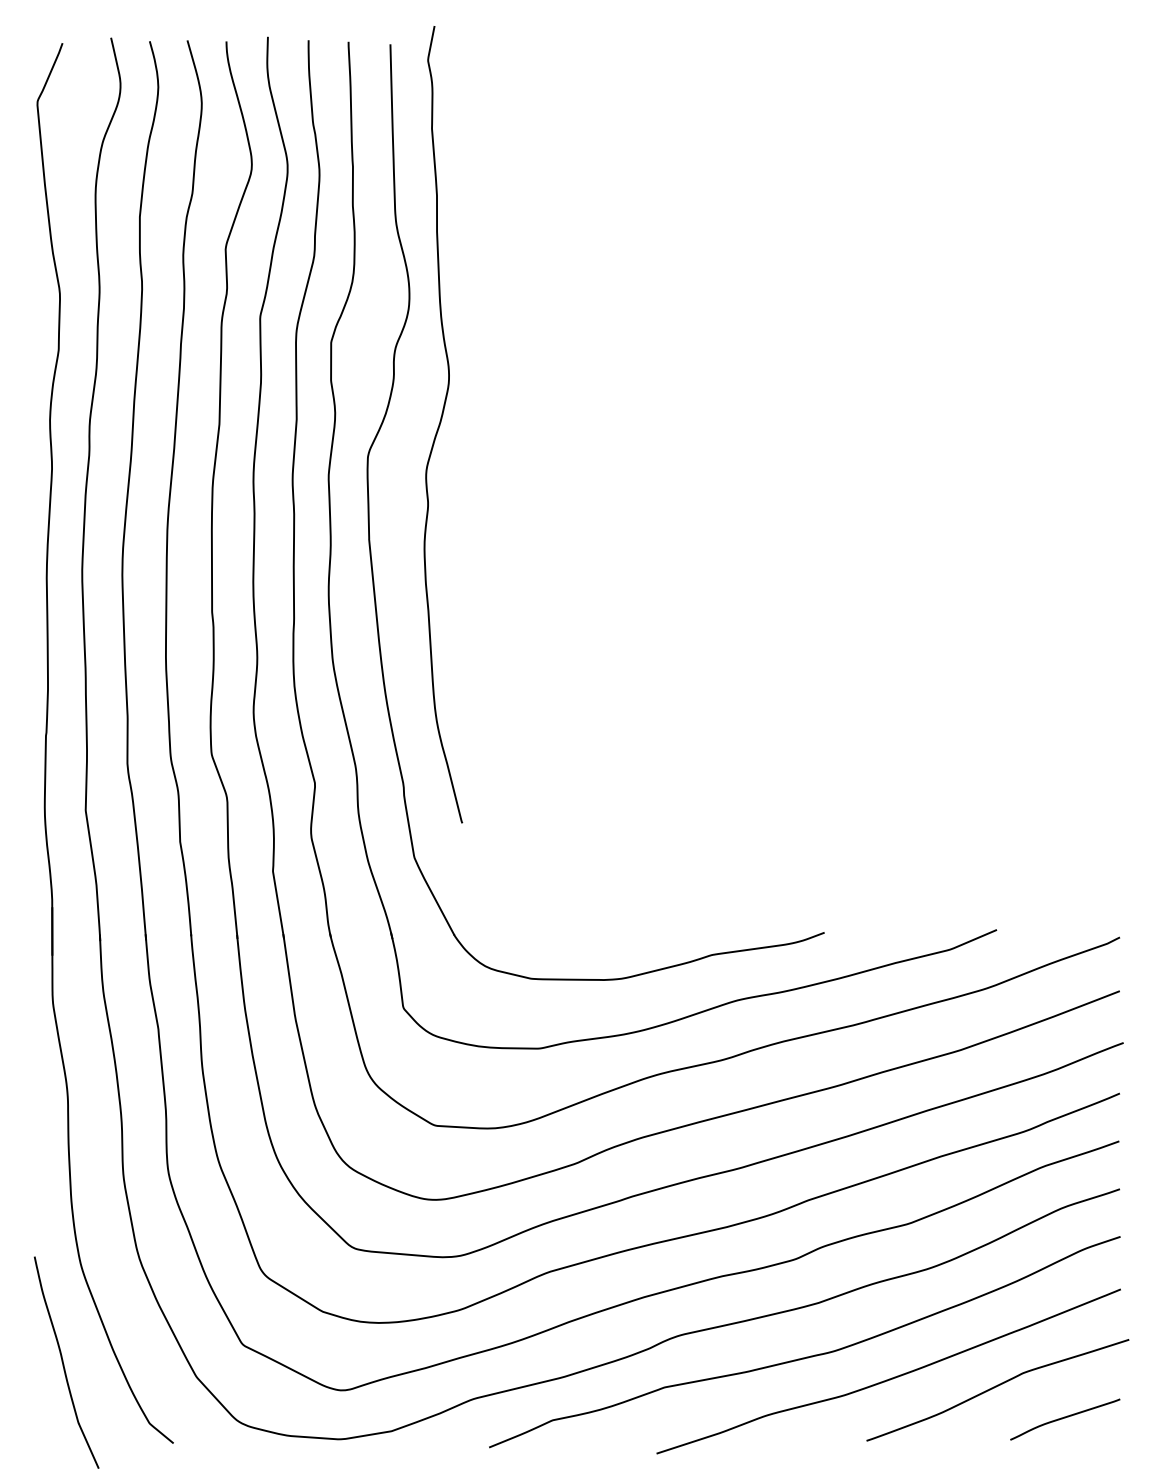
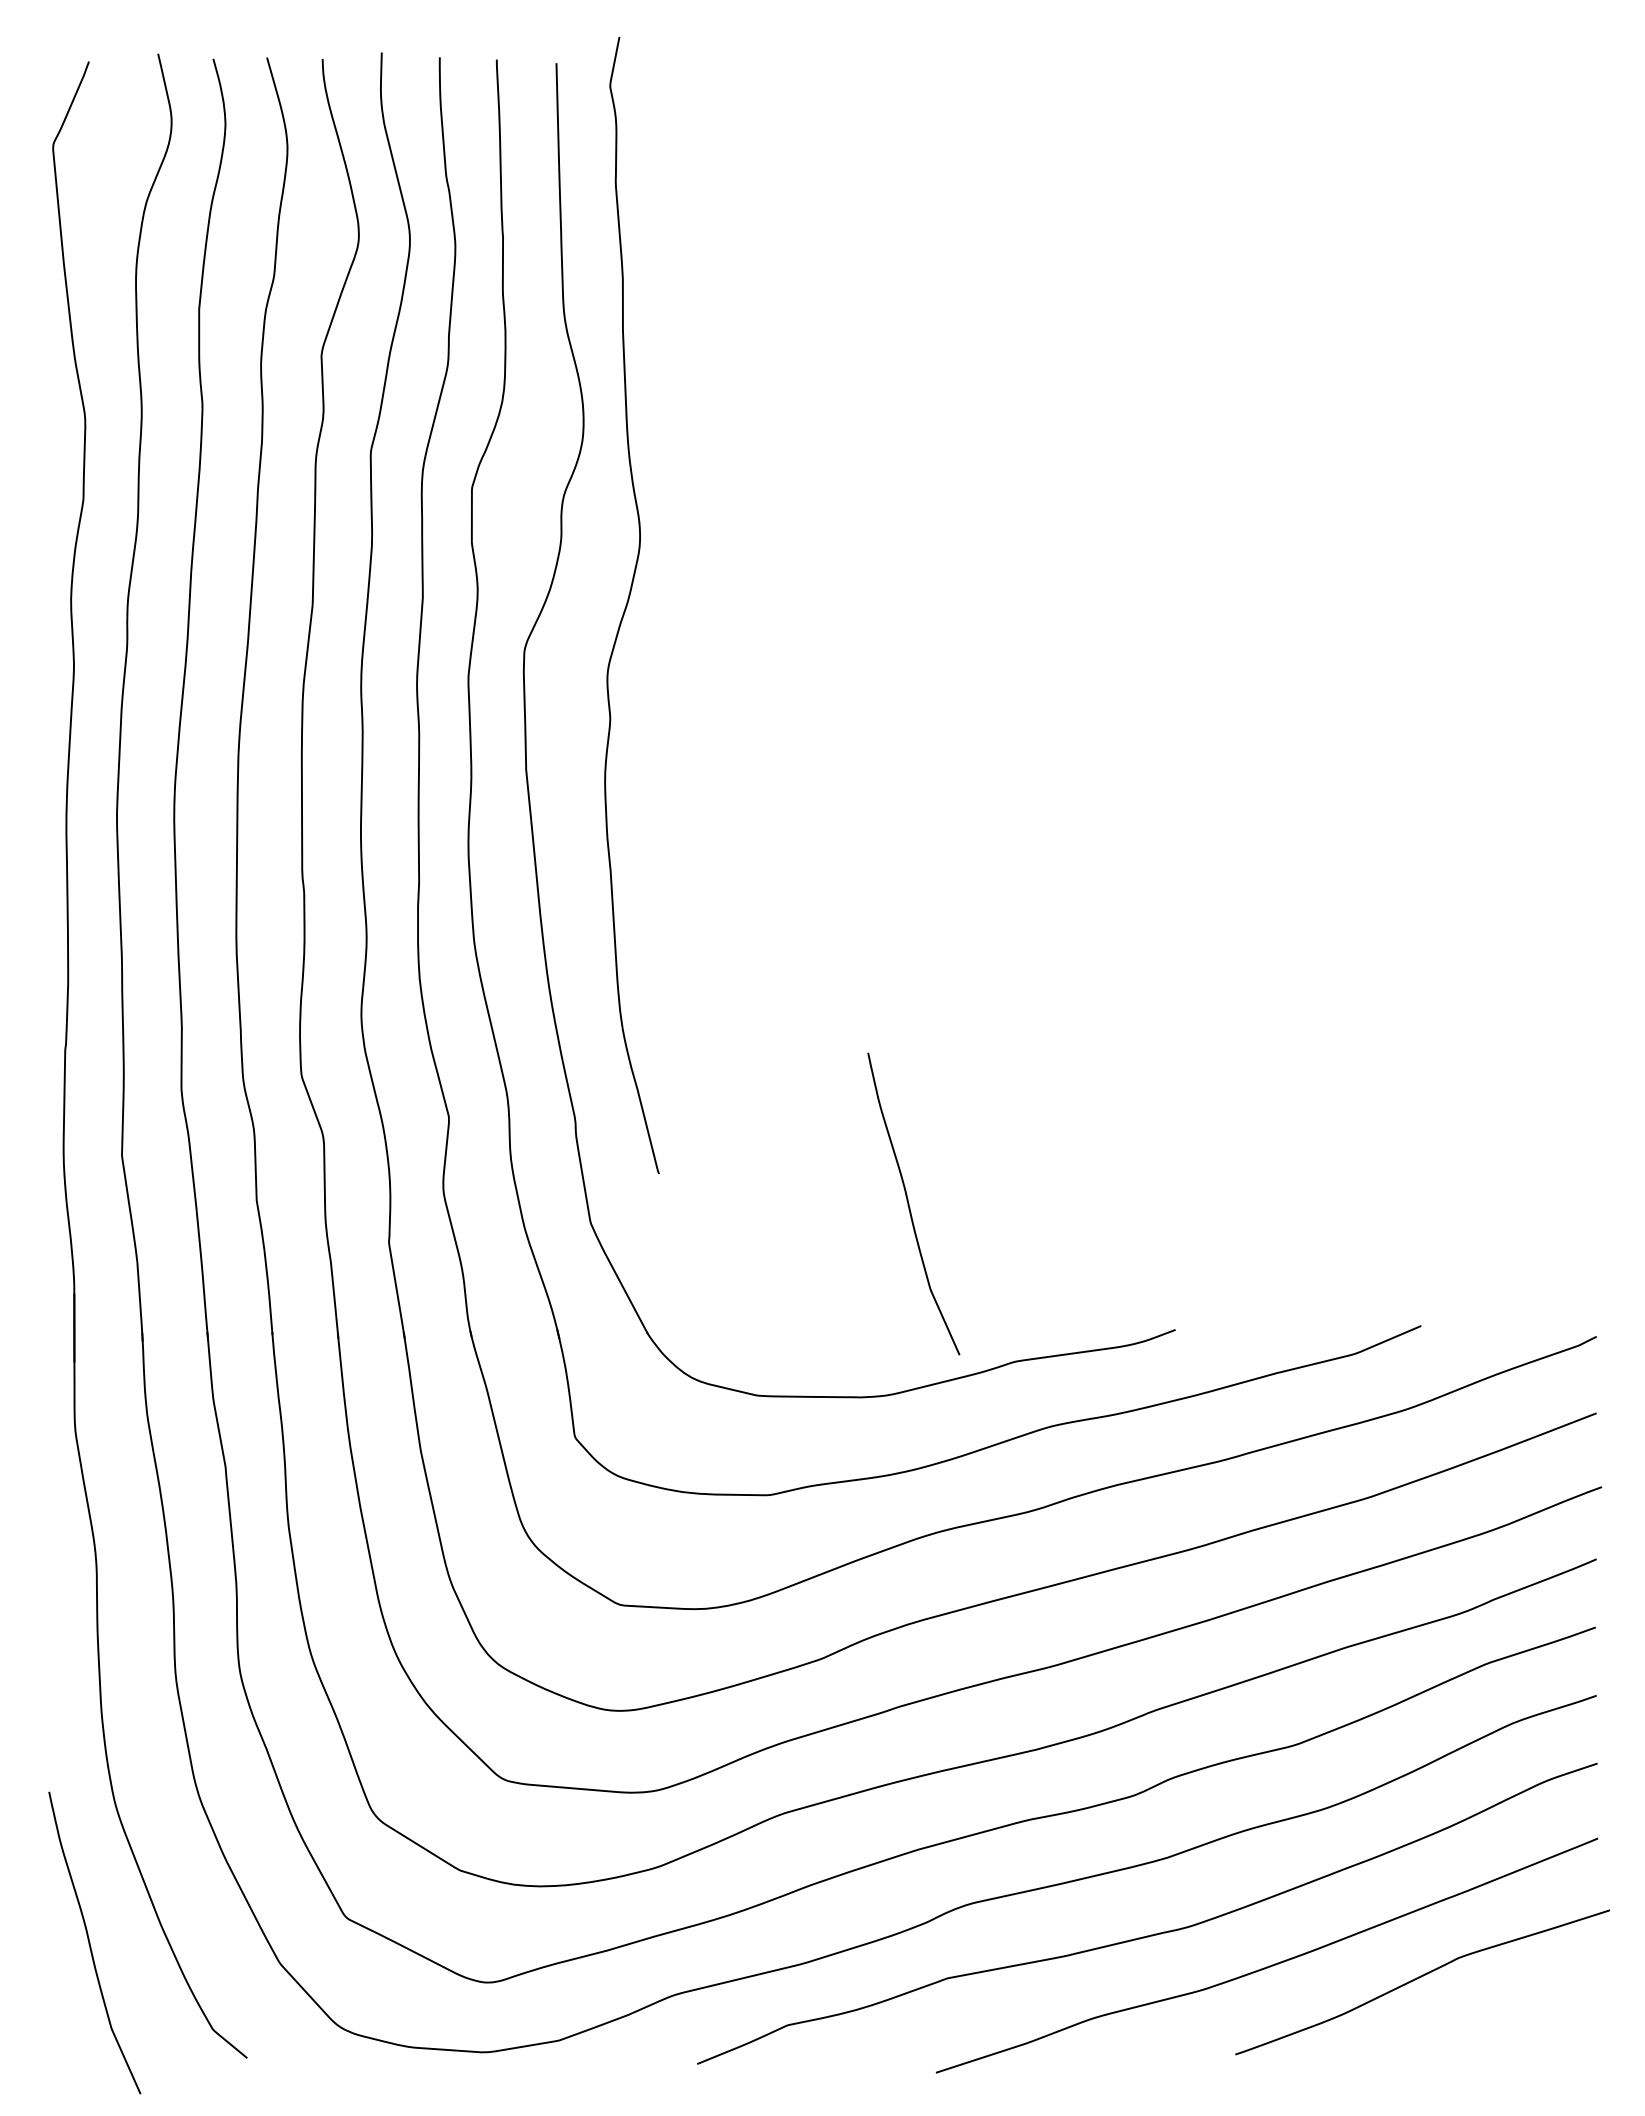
curve: (638, 844) -> (909, 1203), added
curve: (1065, 1418) -> (1518, 2022), removed

